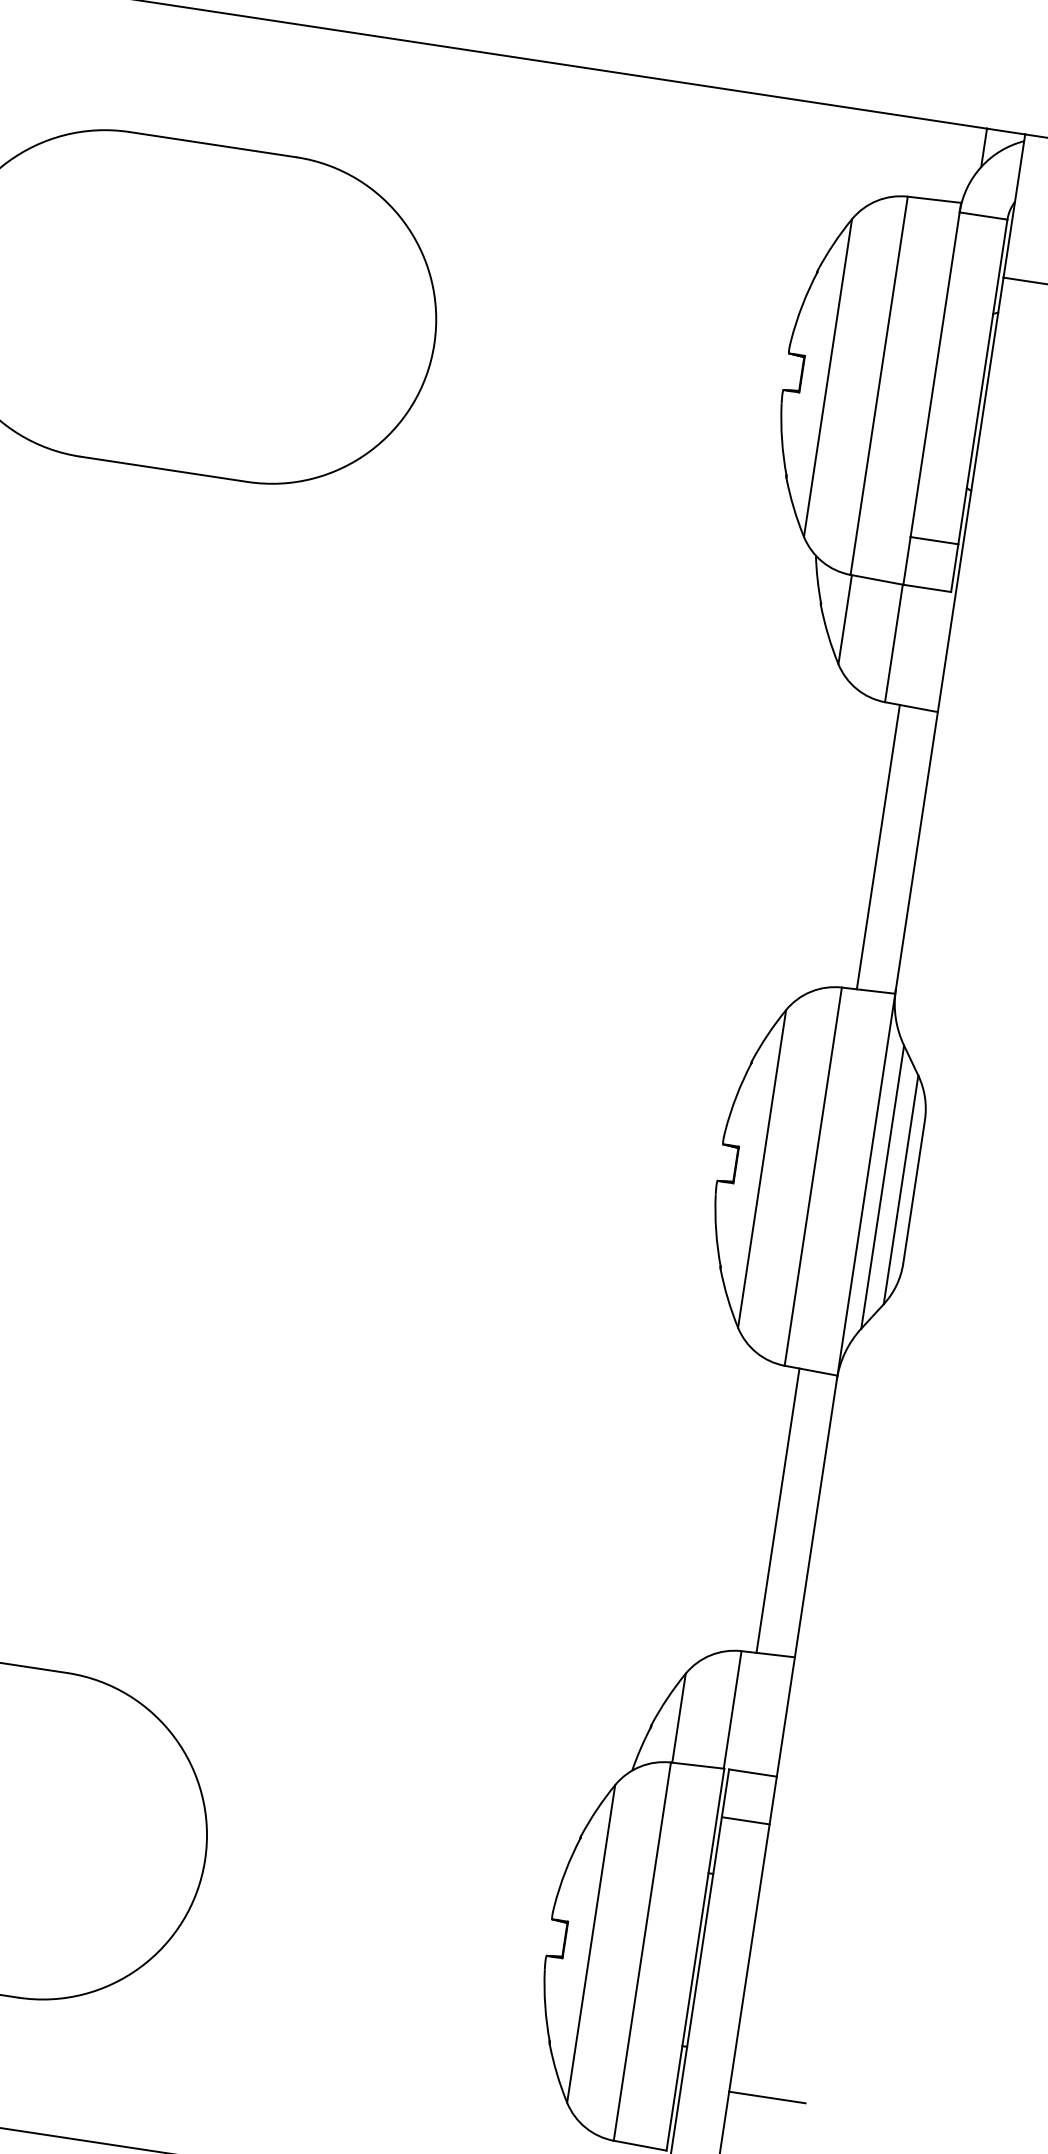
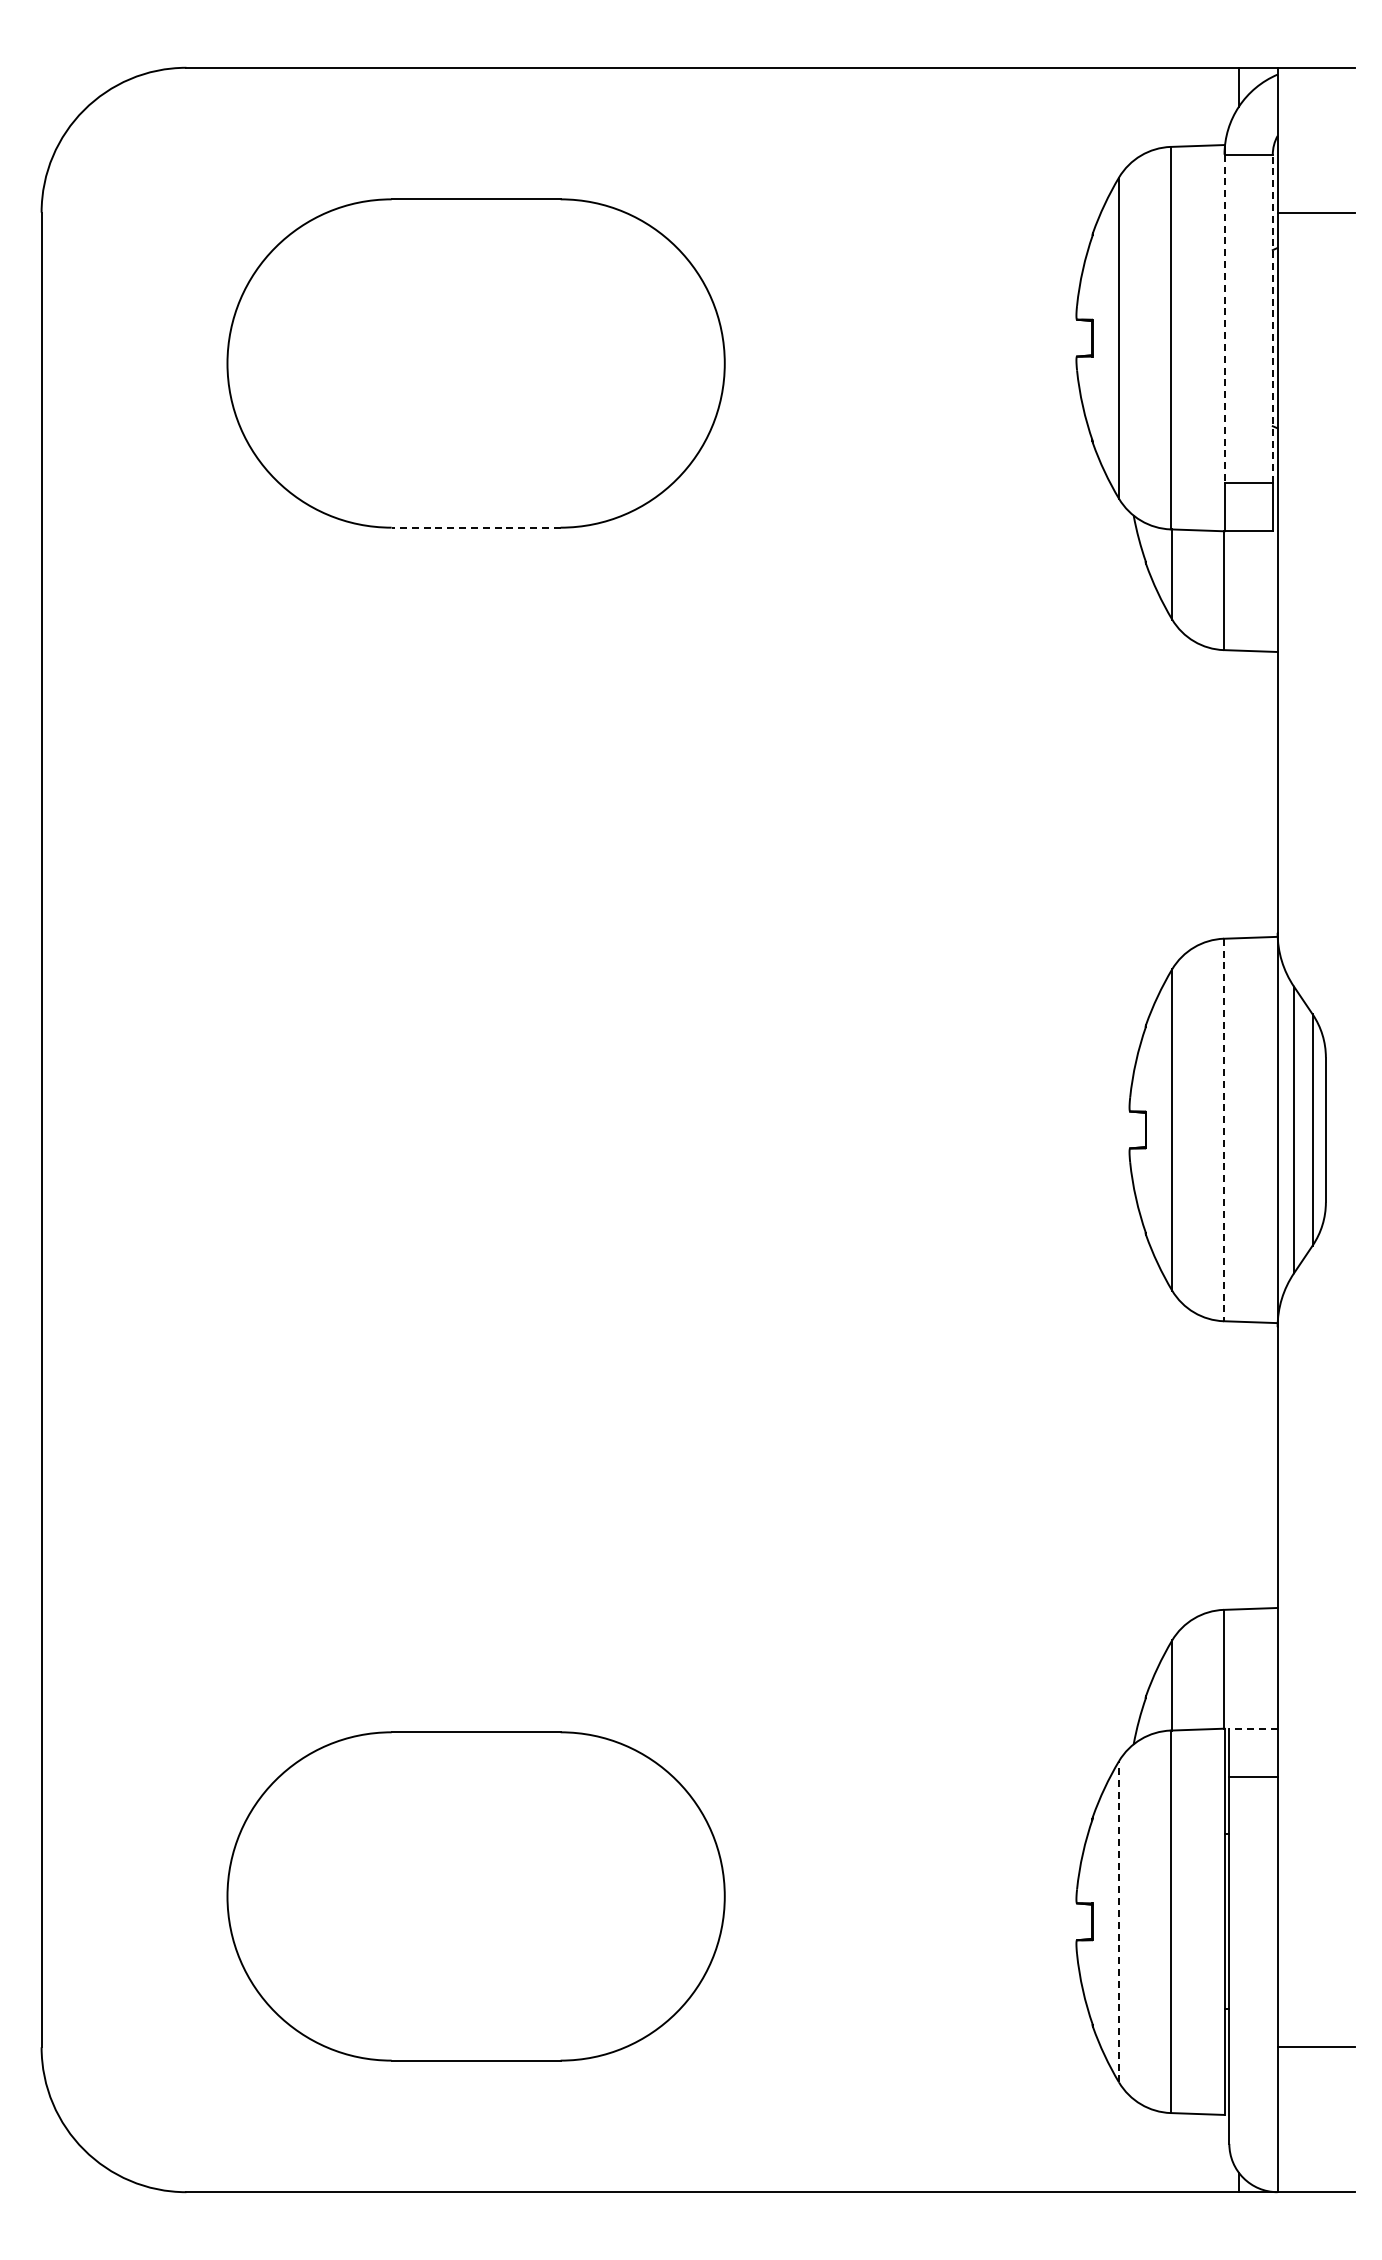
line: (935, 375) -> (1224, 319), solid -> dashed
line: (982, 381) -> (1272, 318), solid -> dashed
line: (163, 469) -> (475, 527), solid -> dashed
line: (877, 847) -> (1238, 794), removed
line: (812, 1177) -> (1223, 1130), solid -> dashed
line: (777, 1510) -> (1238, 1465), removed
line: (752, 1772) -> (1252, 1728), solid -> dashed
line: (591, 1943) -> (1119, 1921), solid -> dashed

